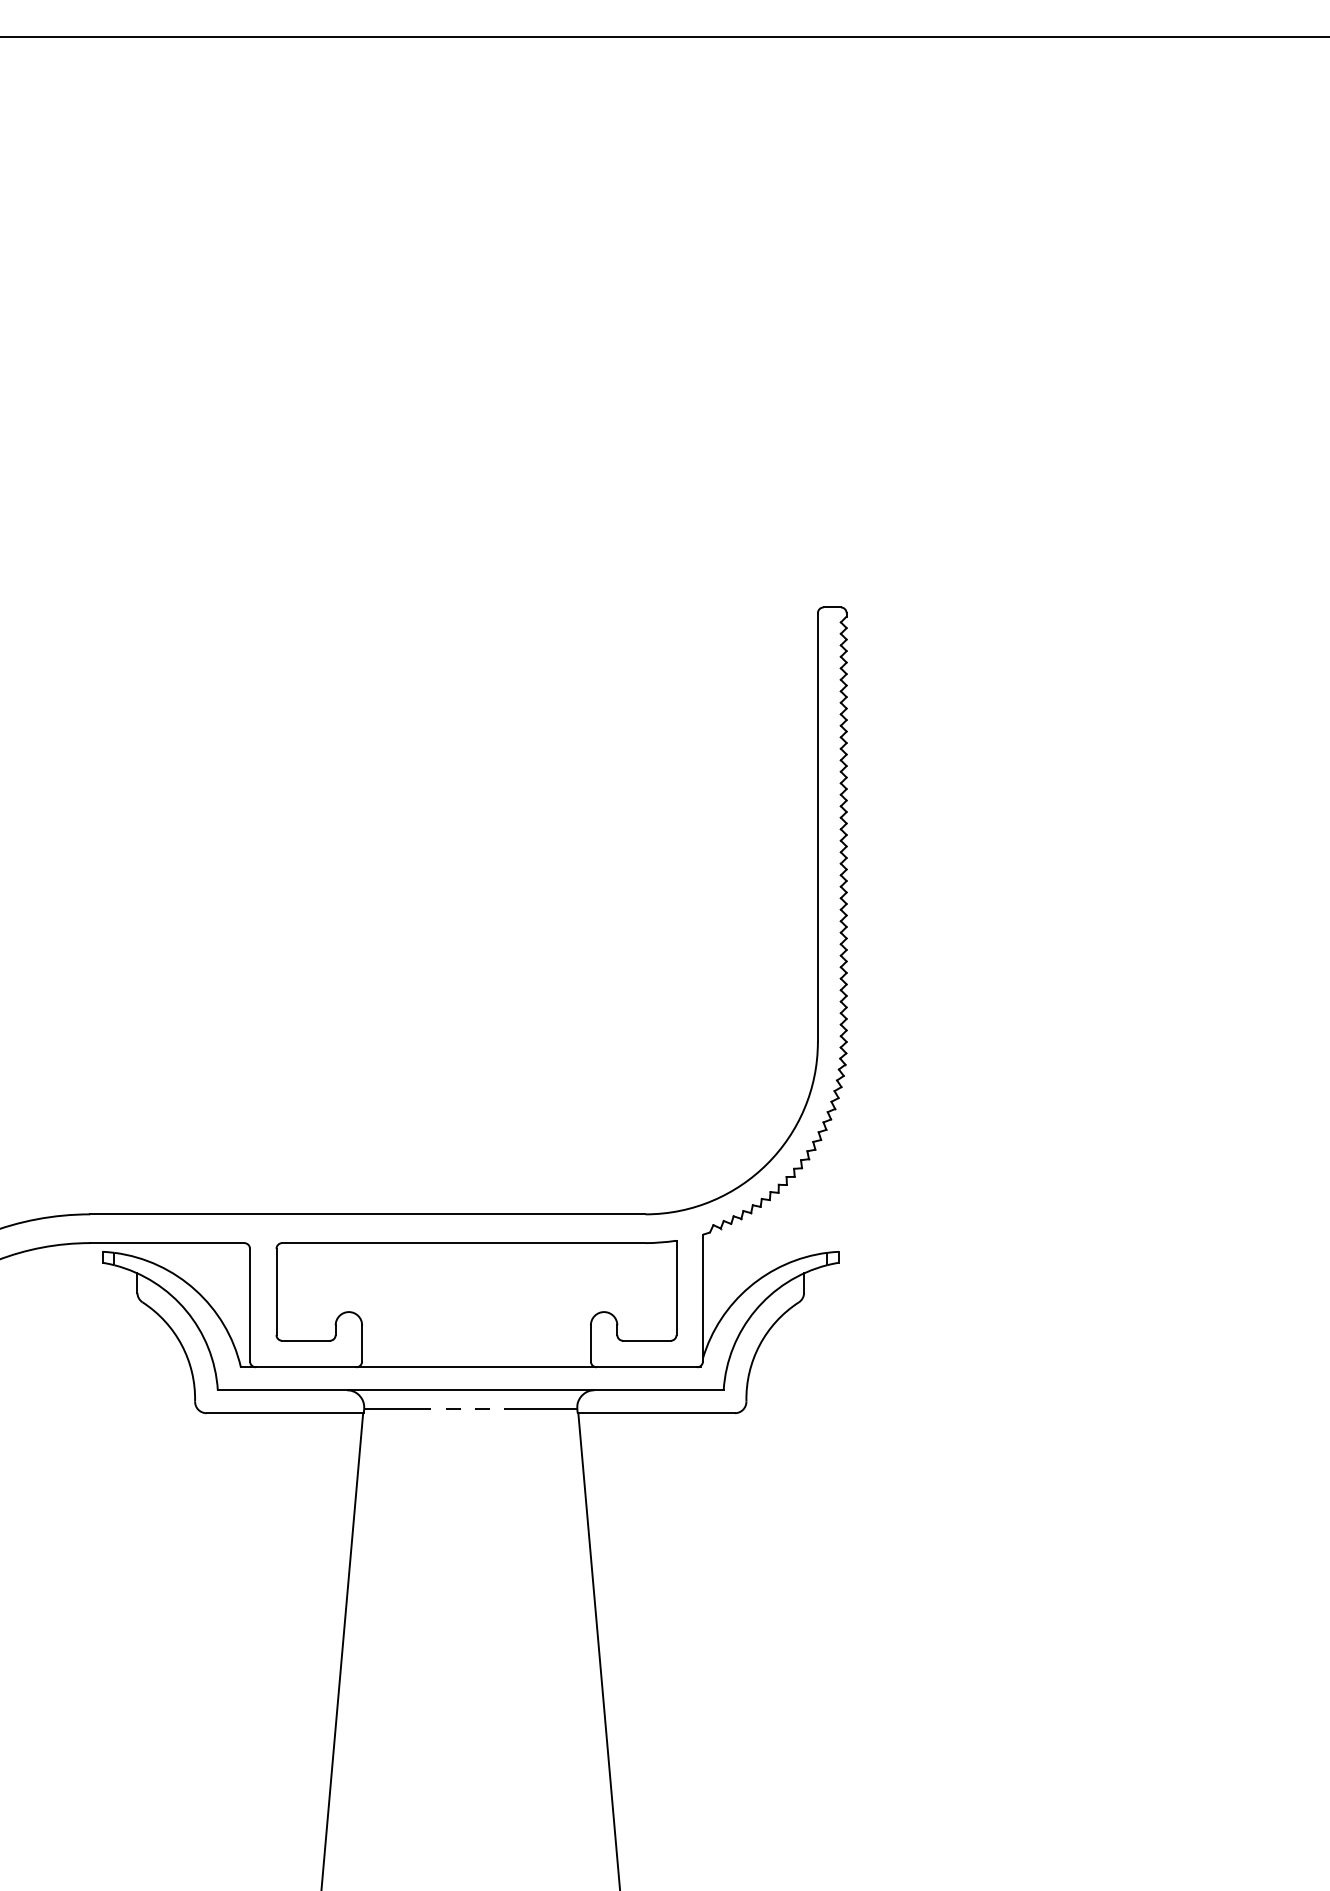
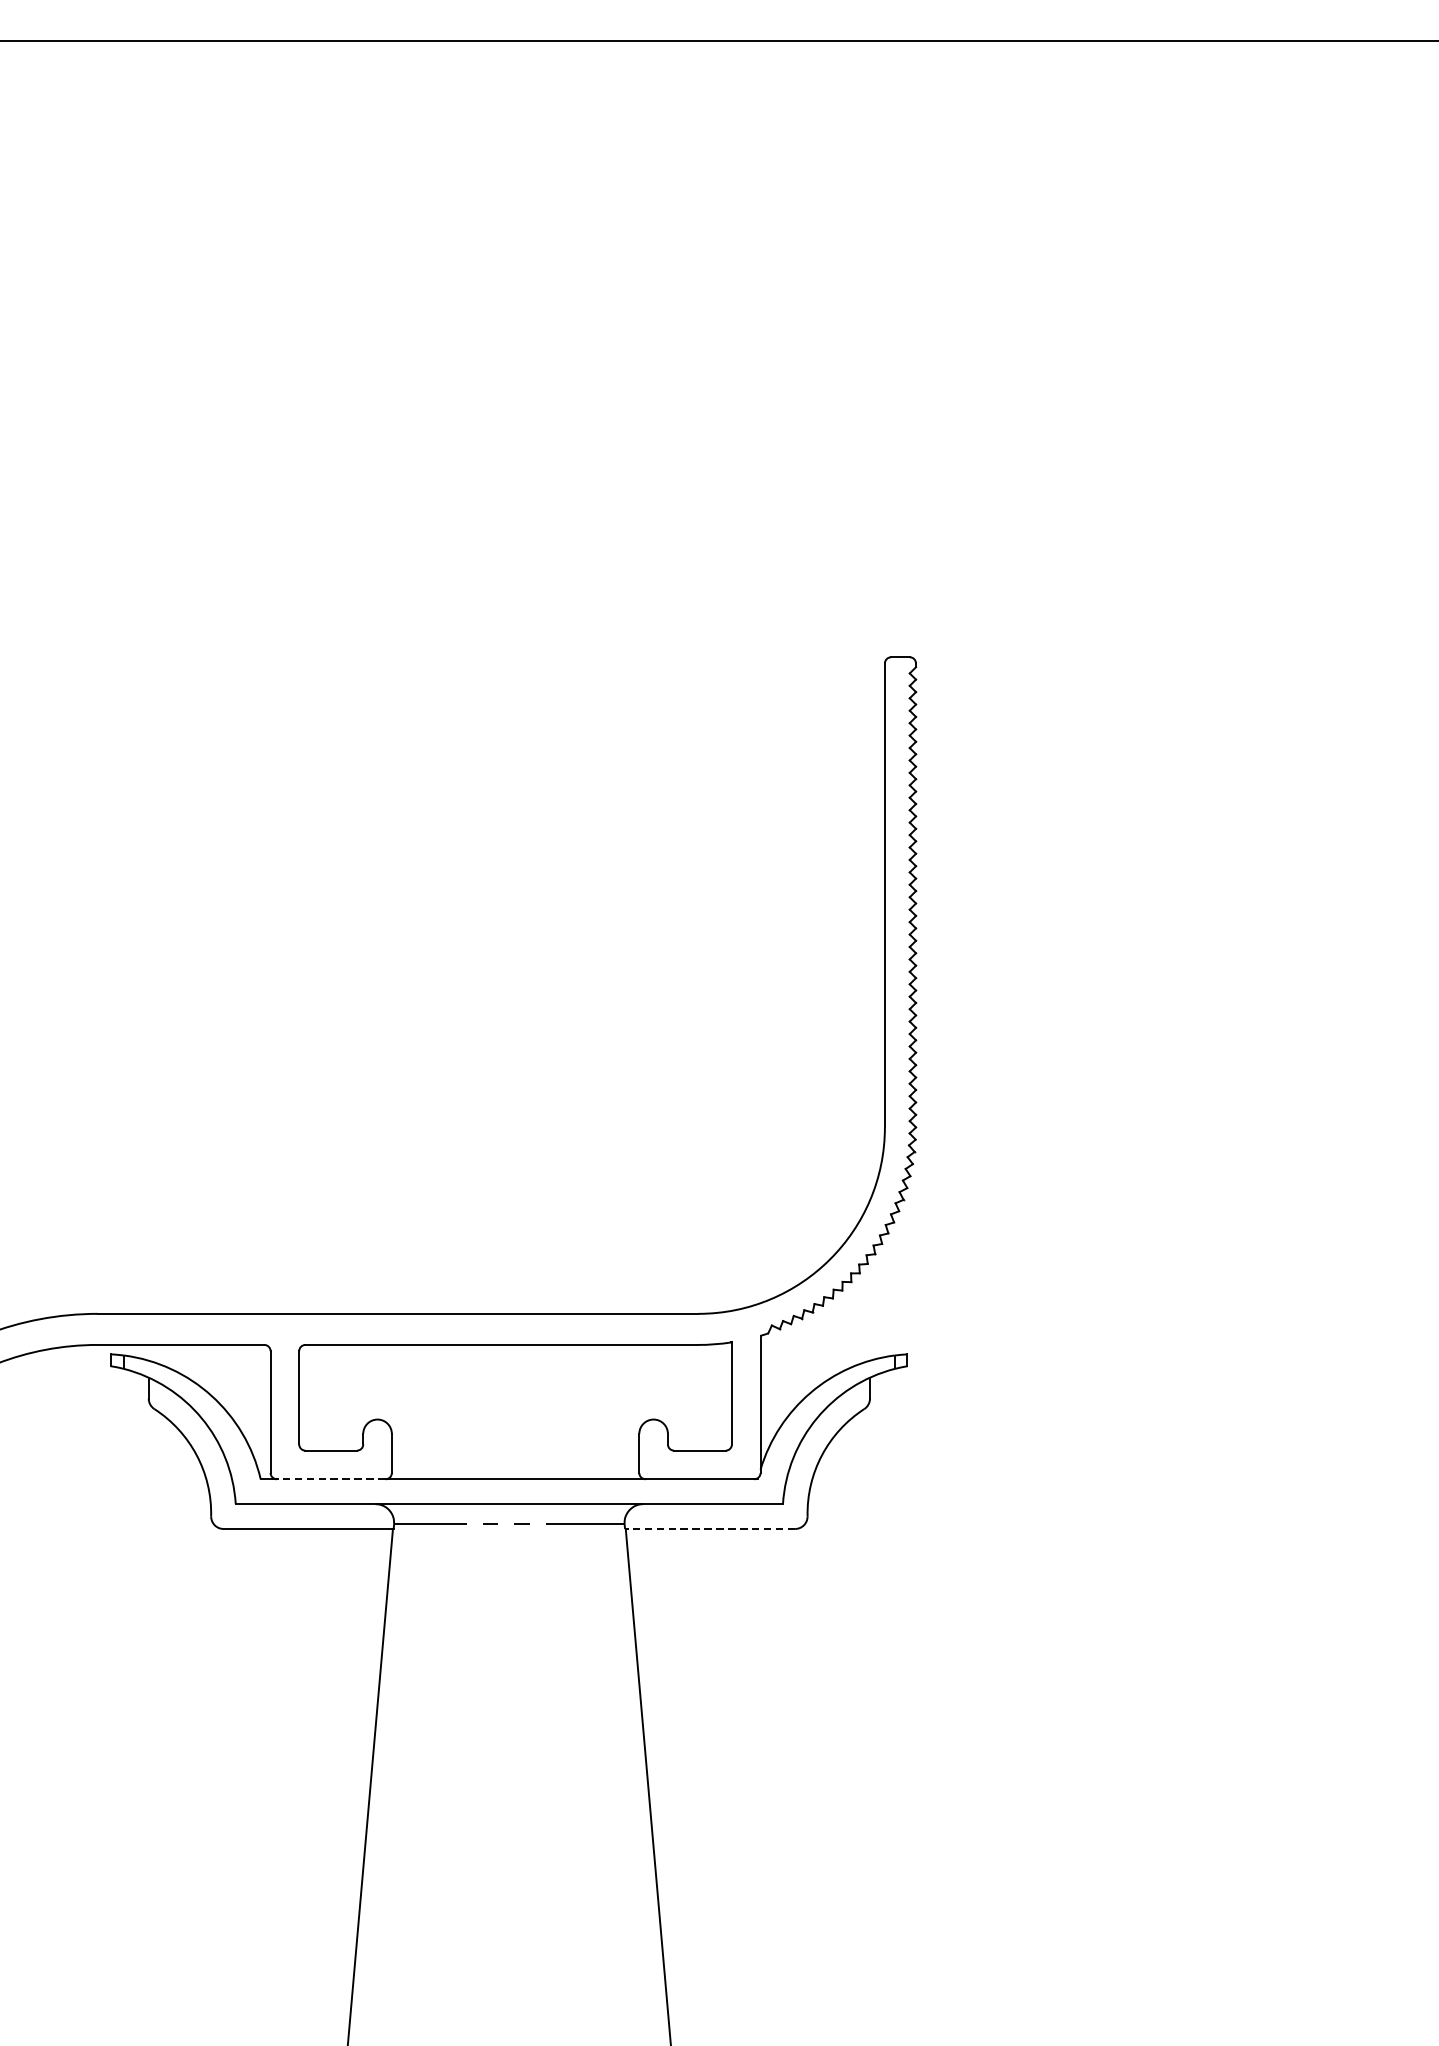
line: (305, 1367) -> (330, 1479), solid -> dashed
line: (656, 1413) -> (710, 1529), solid -> dashed

